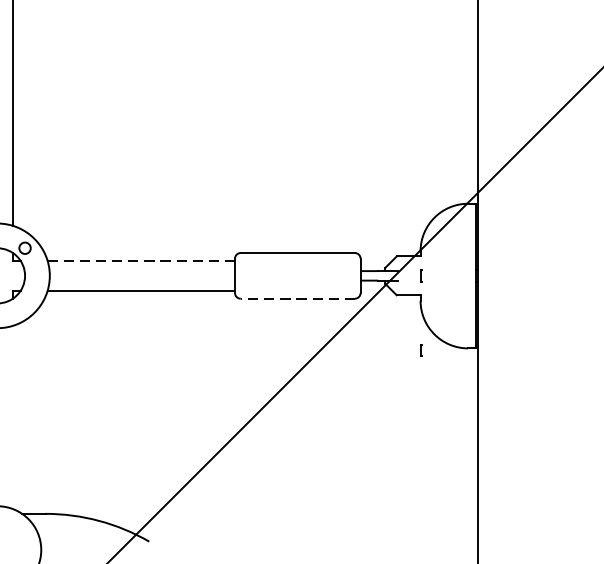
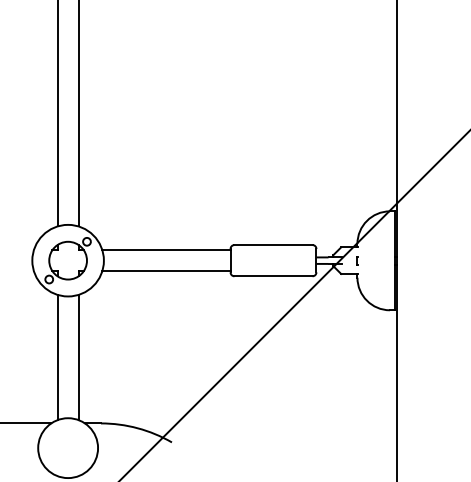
line: (139, 260) -> (165, 250), dashed -> solid
line: (297, 299) -> (273, 276), dashed -> solid
part: (420, 350) -> (357, 311), removed
line: (12, 417) -> (78, 357), added

